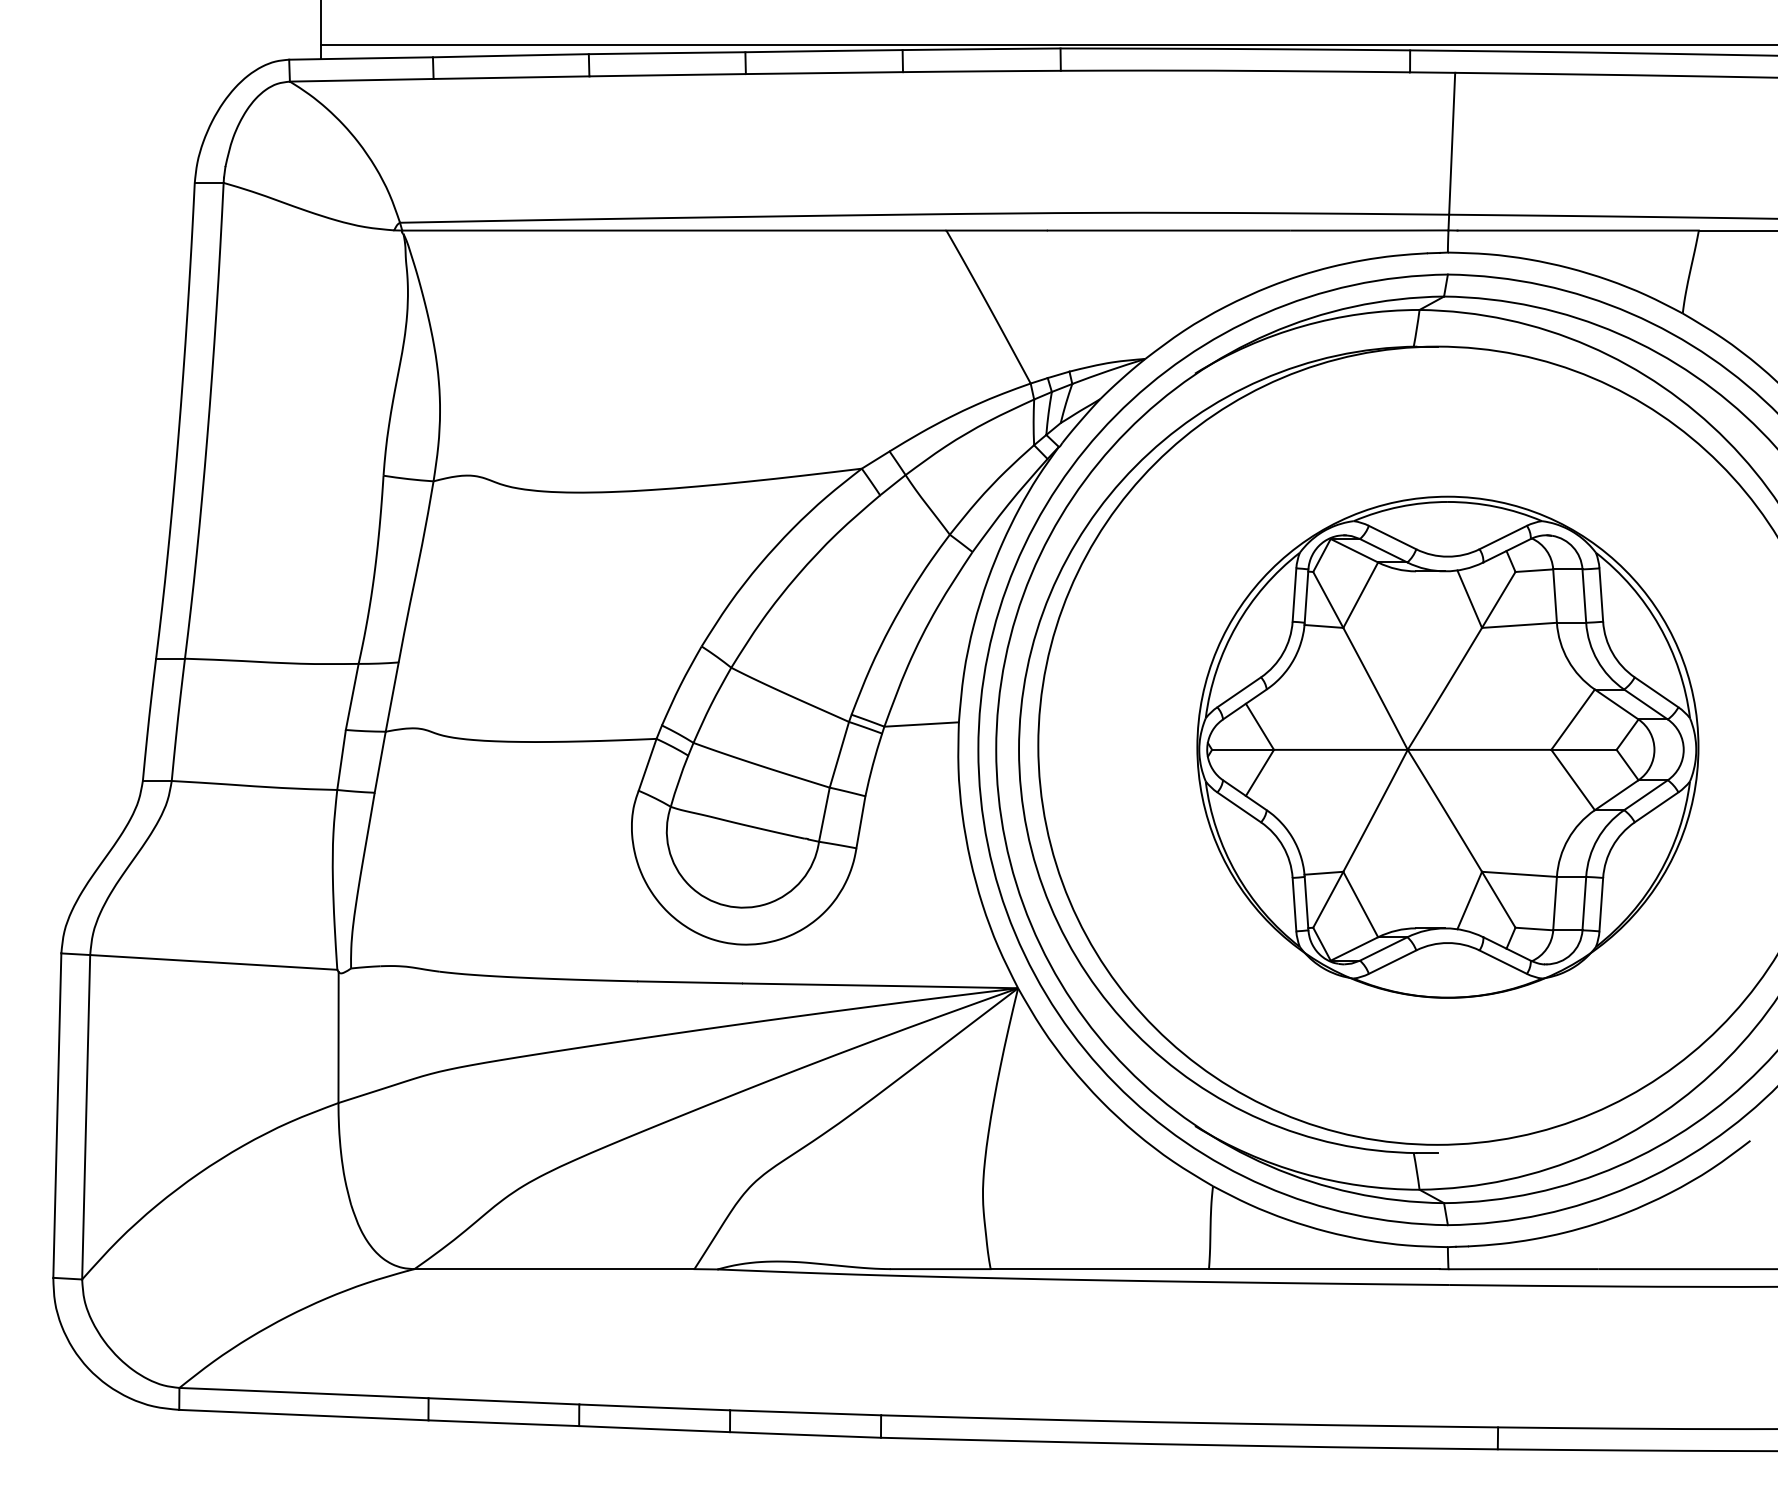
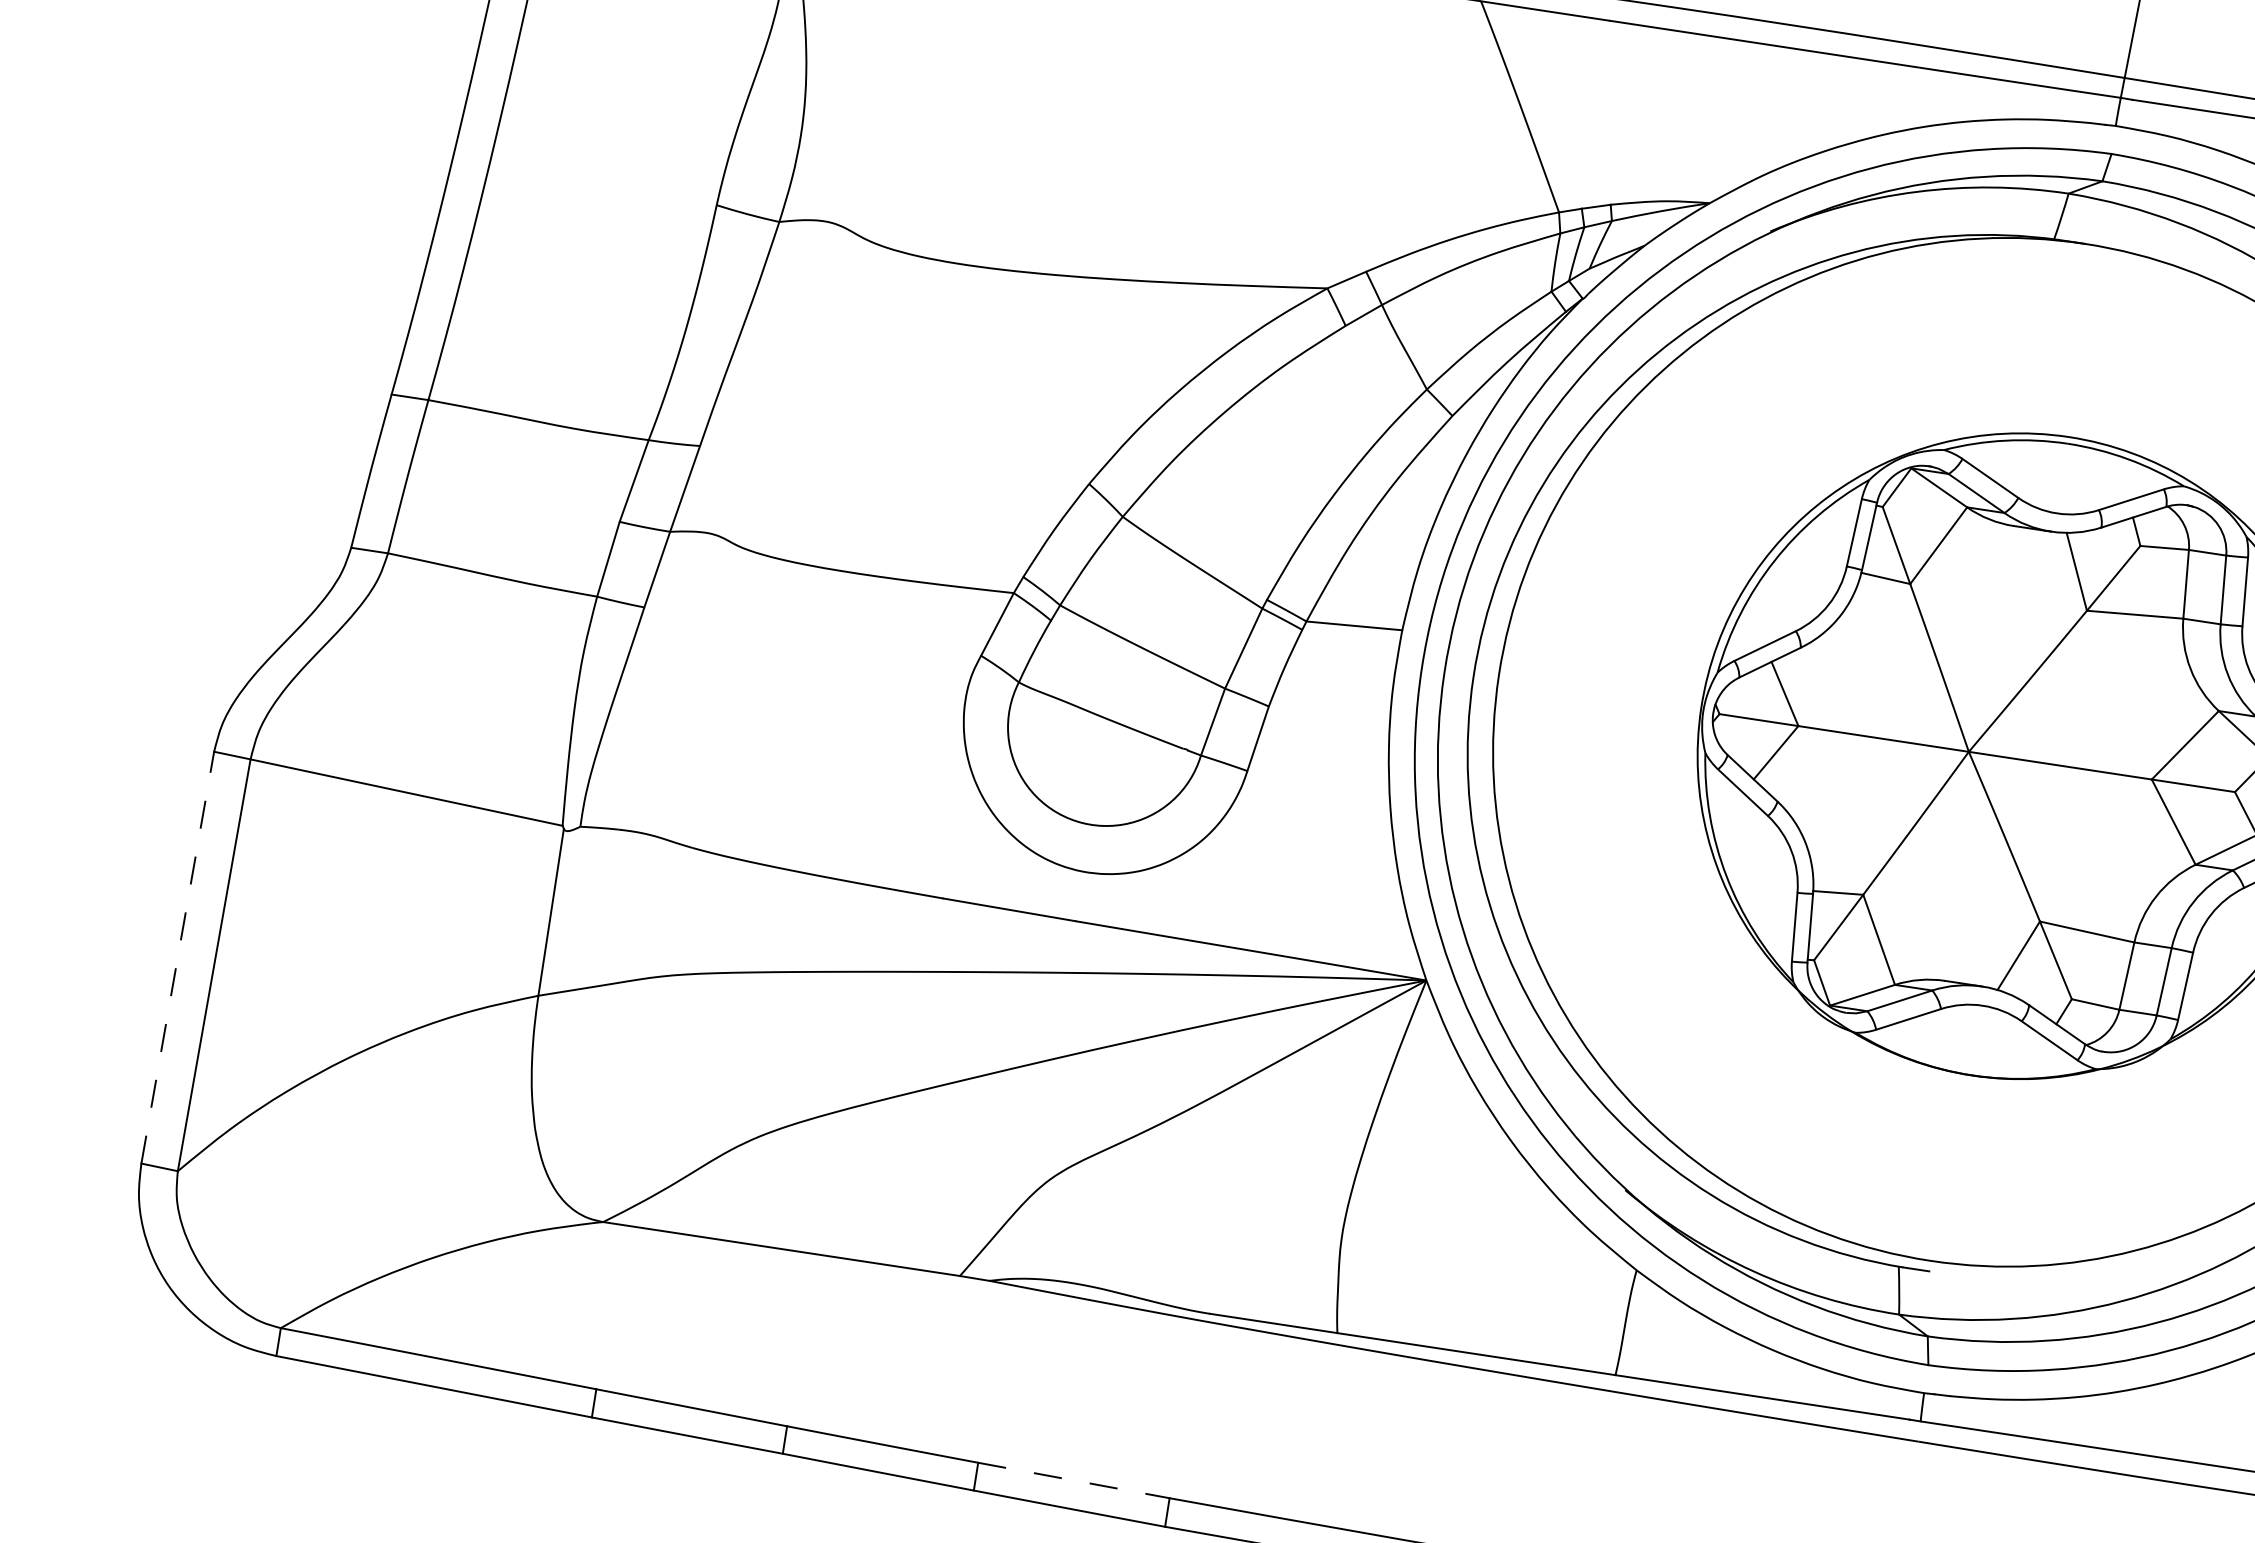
line: (57, 1115) -> (178, 957), solid -> dashed
line: (805, 1412) -> (1073, 1480), solid -> dashed

